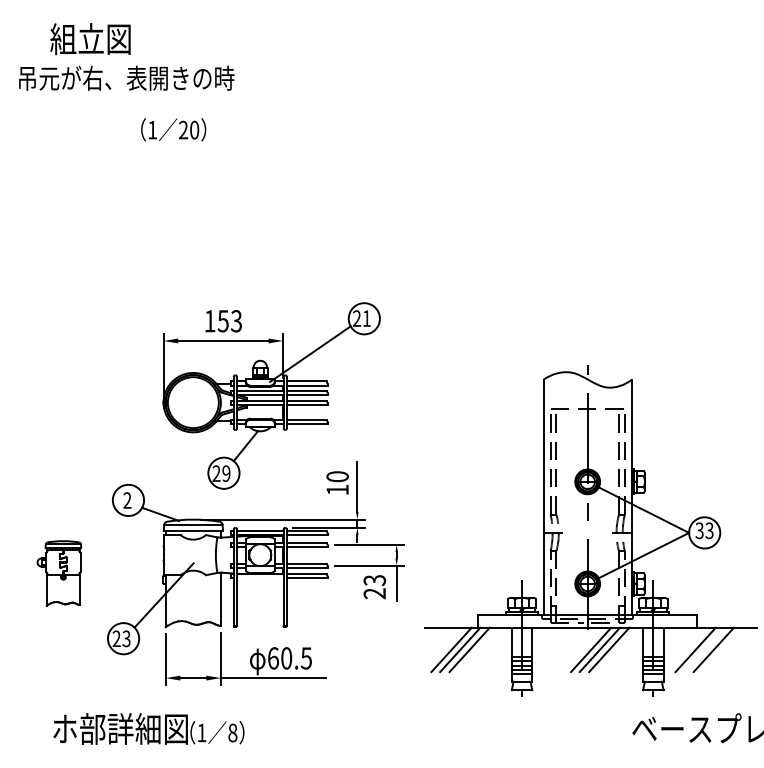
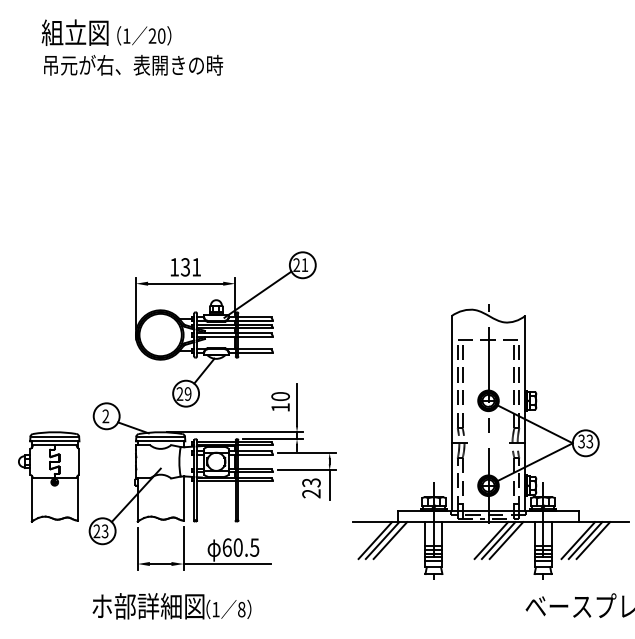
text: (126, 77) -> (133, 64), moved
text: (173, 129) -> (144, 35), moved
text: (229, 321) -> (190, 267), 153 -> 131
part: (59, 573) -> (49, 477), size x1.67
line: (260, 578) -> (216, 481), added
line: (704, 649) -> (585, 540), added
text: (148, 728) -> (171, 605), moved

